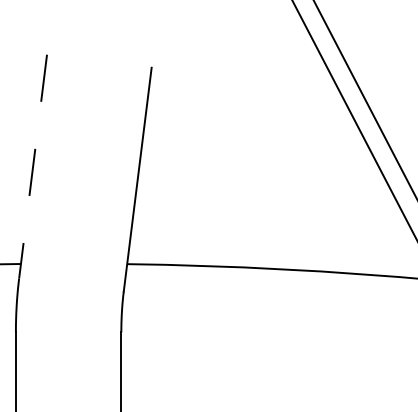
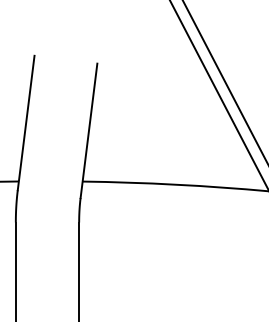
line: (33, 167) -> (26, 123), dashed -> solid

